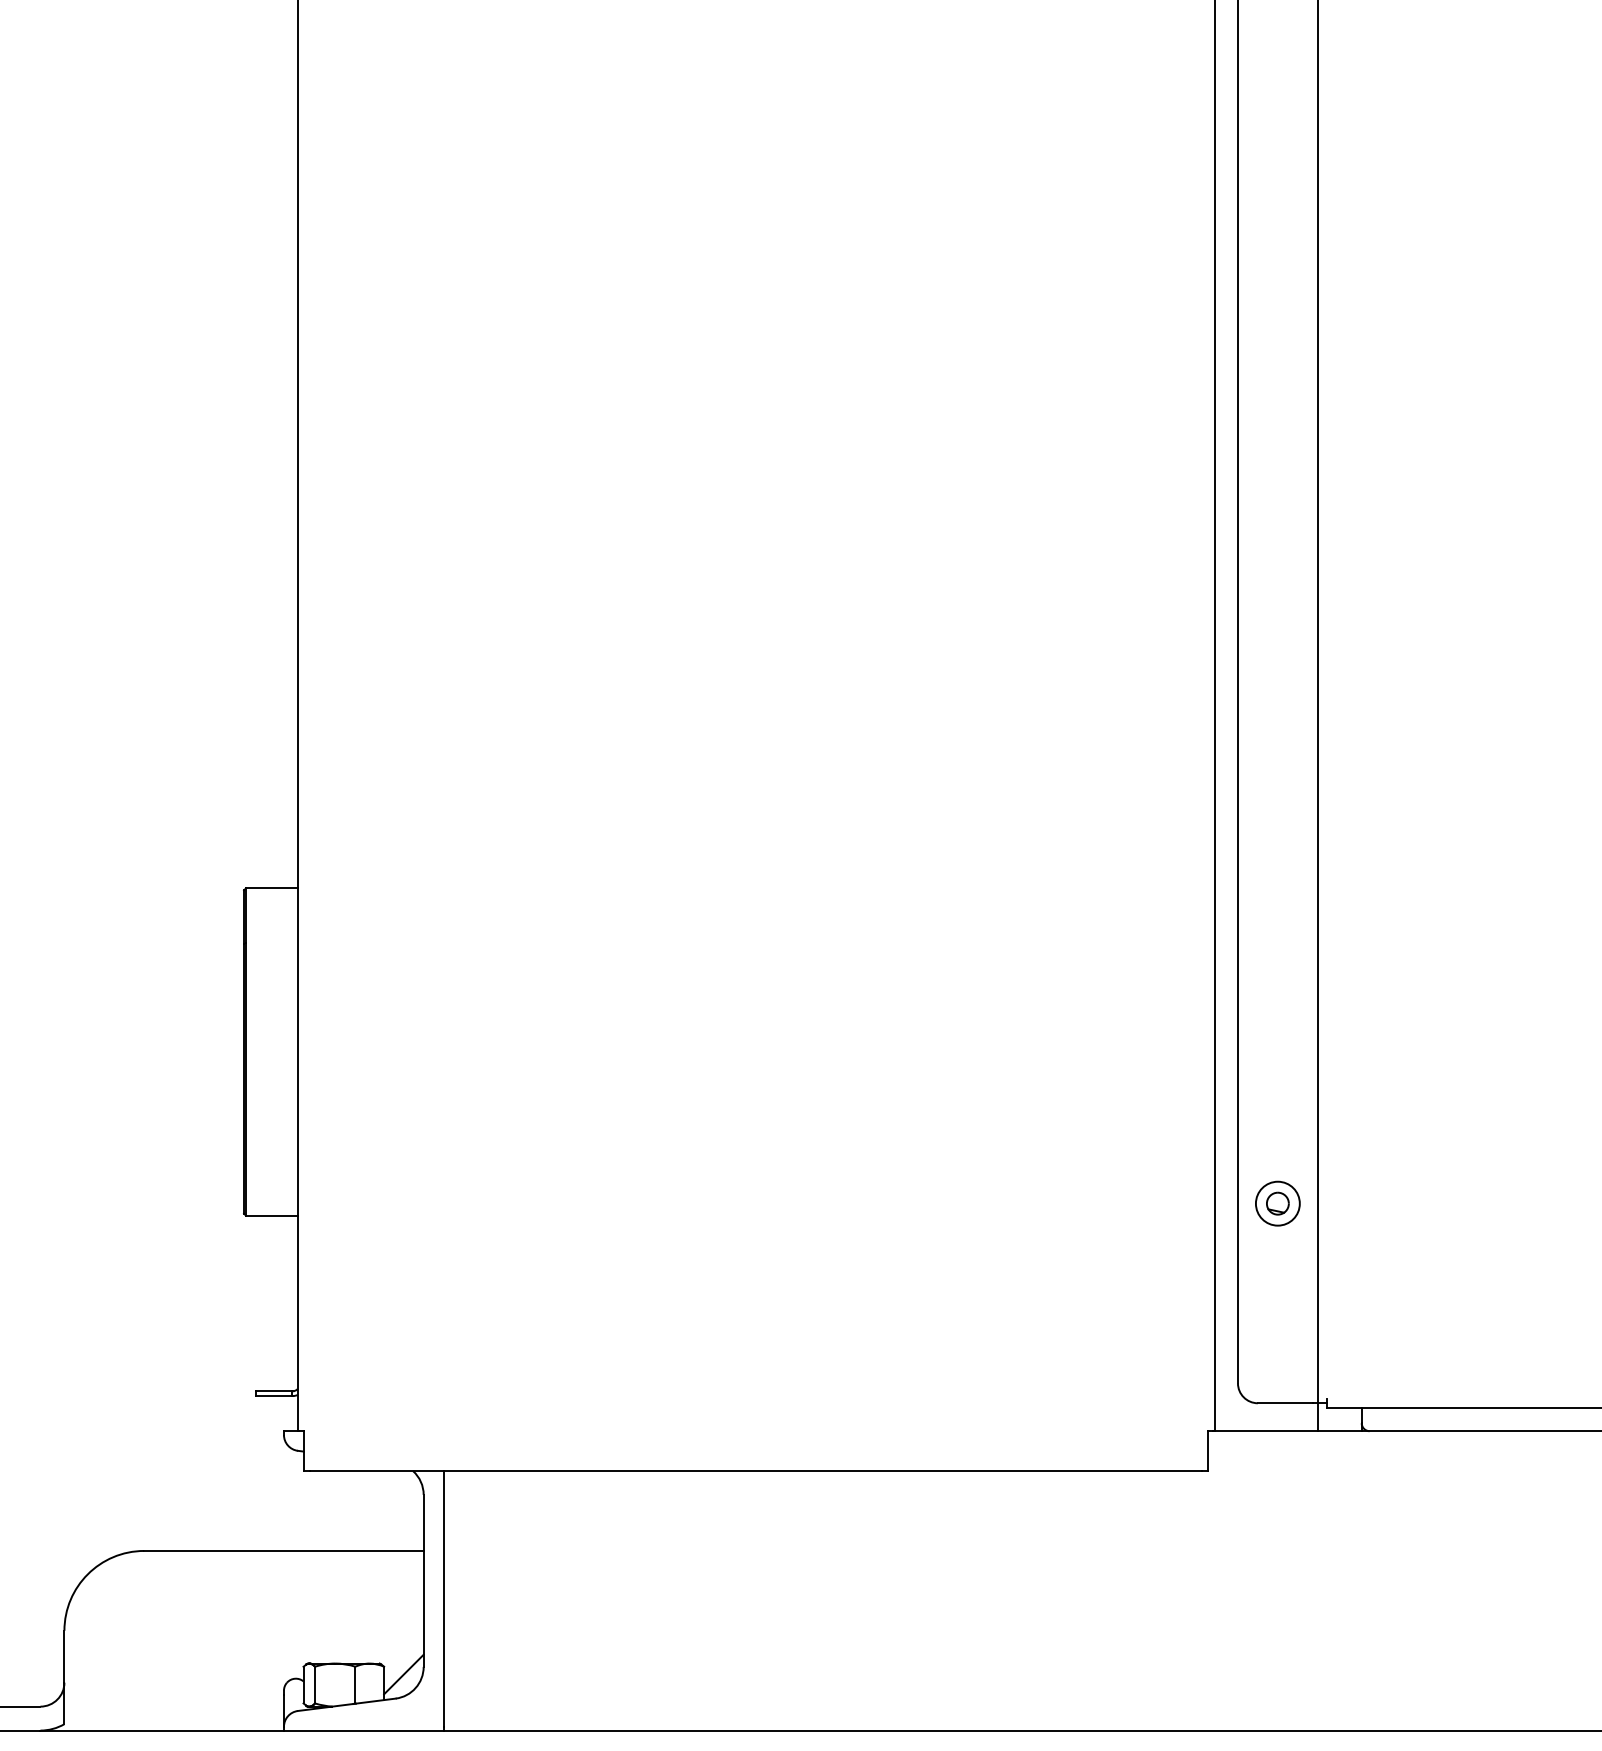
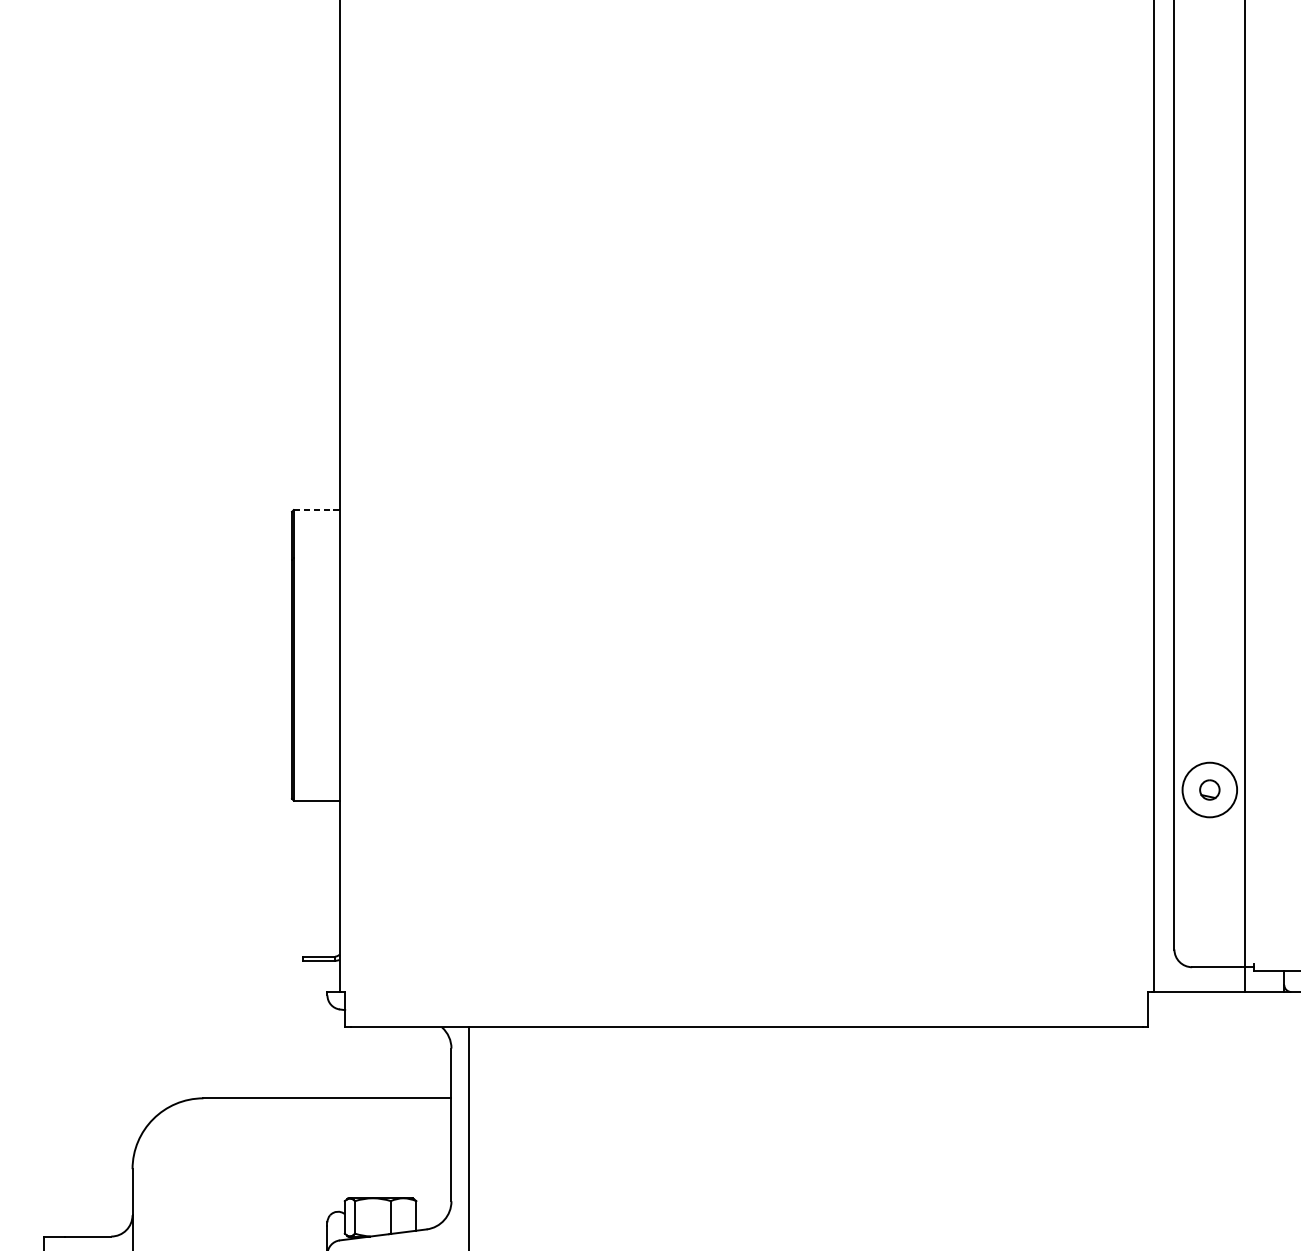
line: (271, 888) -> (316, 510), solid -> dashed
circle: (1277, 1203) -> (1209, 789), size x1.4
line: (403, 1674) -> (433, 1208), removed

